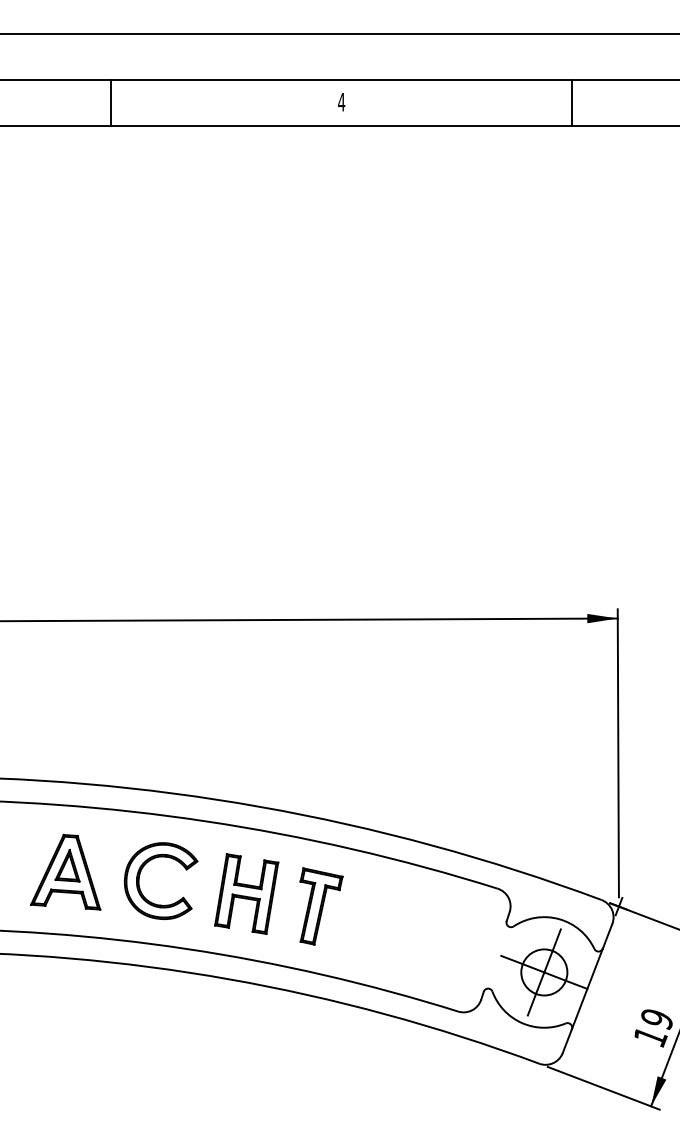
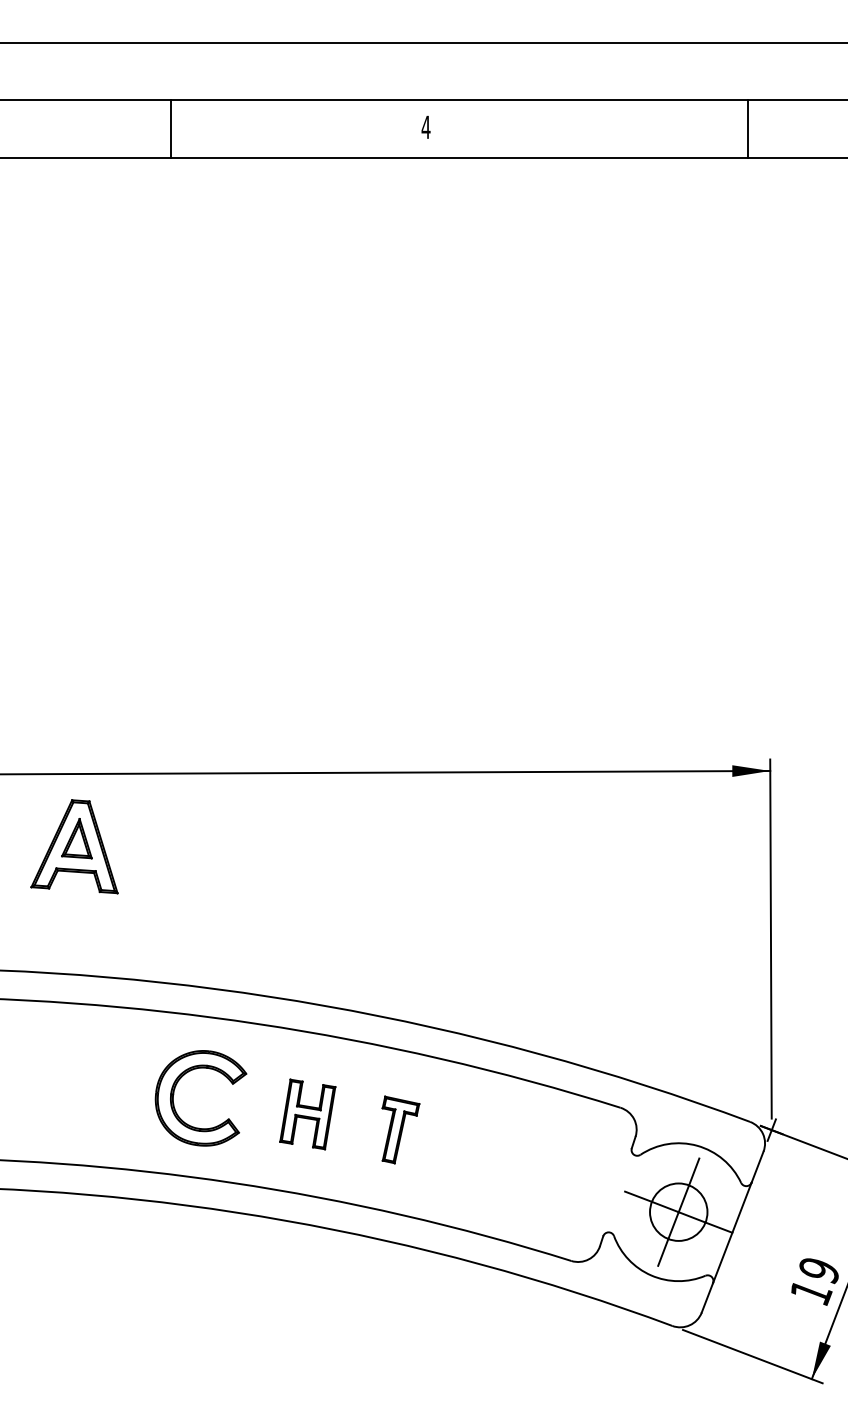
line: (110, 103) -> (170, 128), moved
line: (571, 103) -> (747, 128), moved
part: (65, 871) -> (74, 845), moved
part: (246, 893) -> (307, 1113), size x0.7
part: (321, 906) -> (400, 1129), size x0.7

